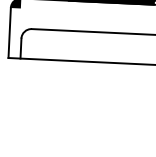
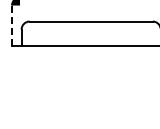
line: (10, 32) -> (12, 25), solid -> dashed

